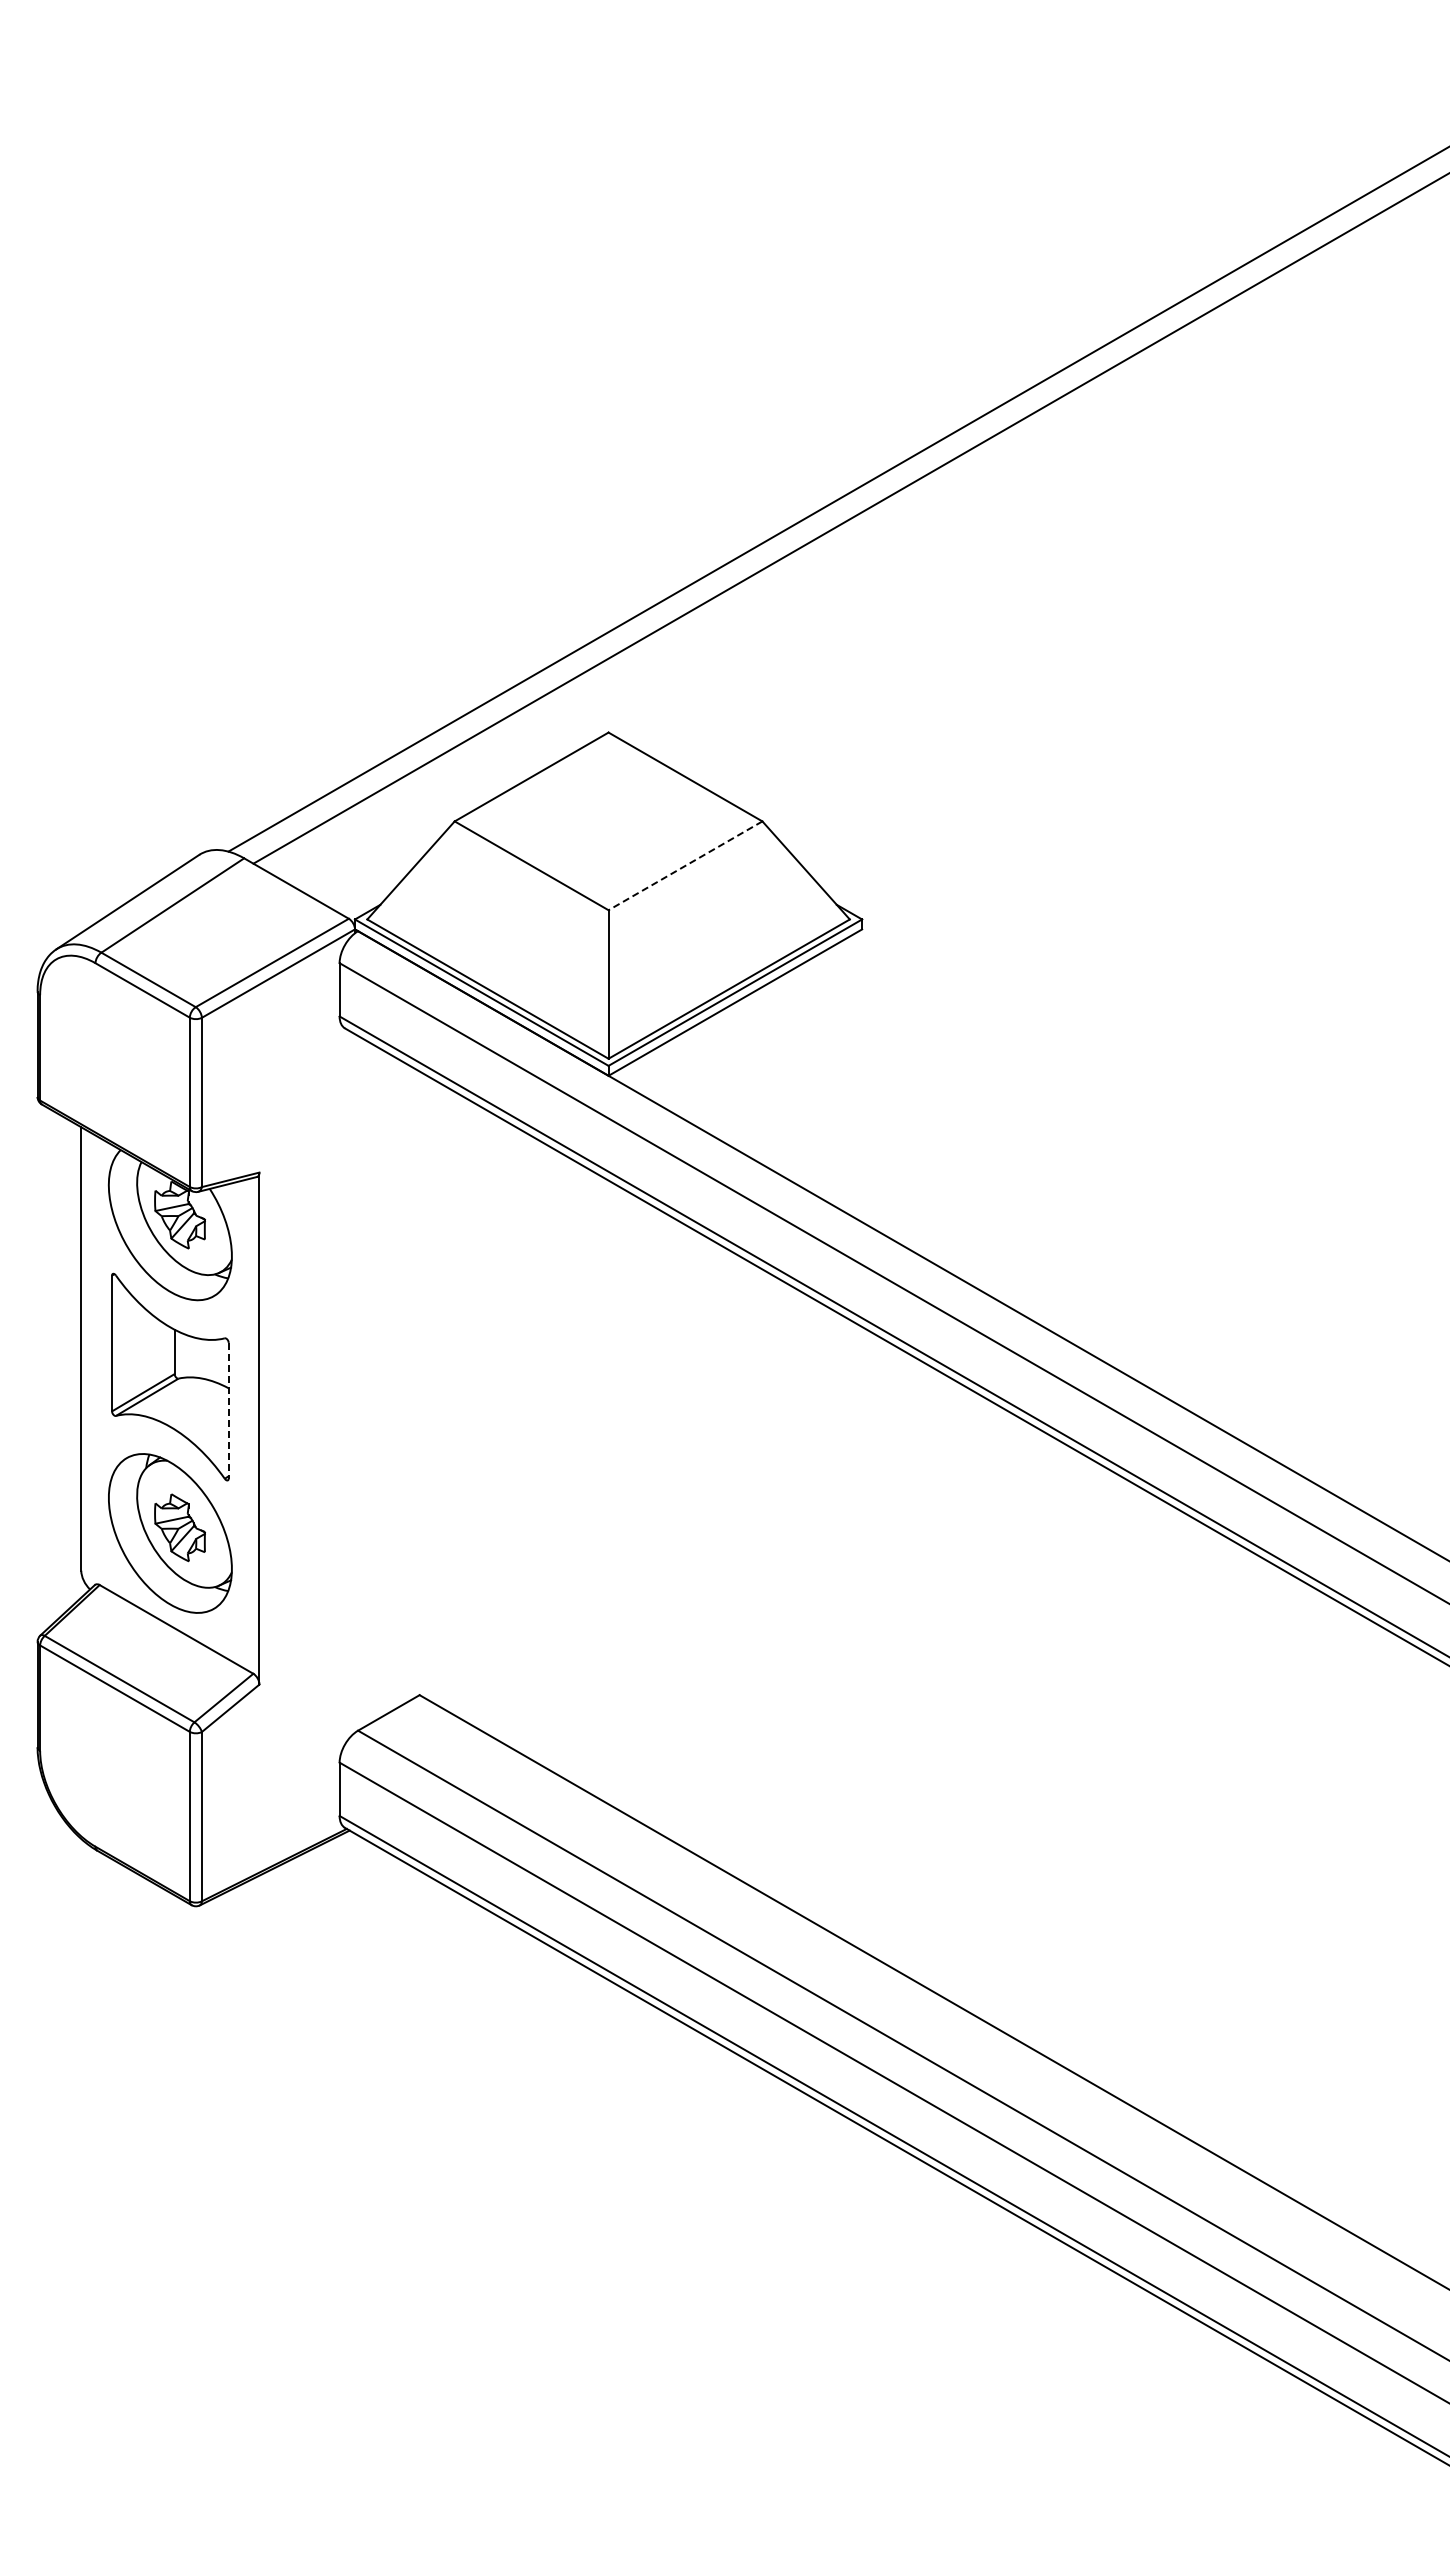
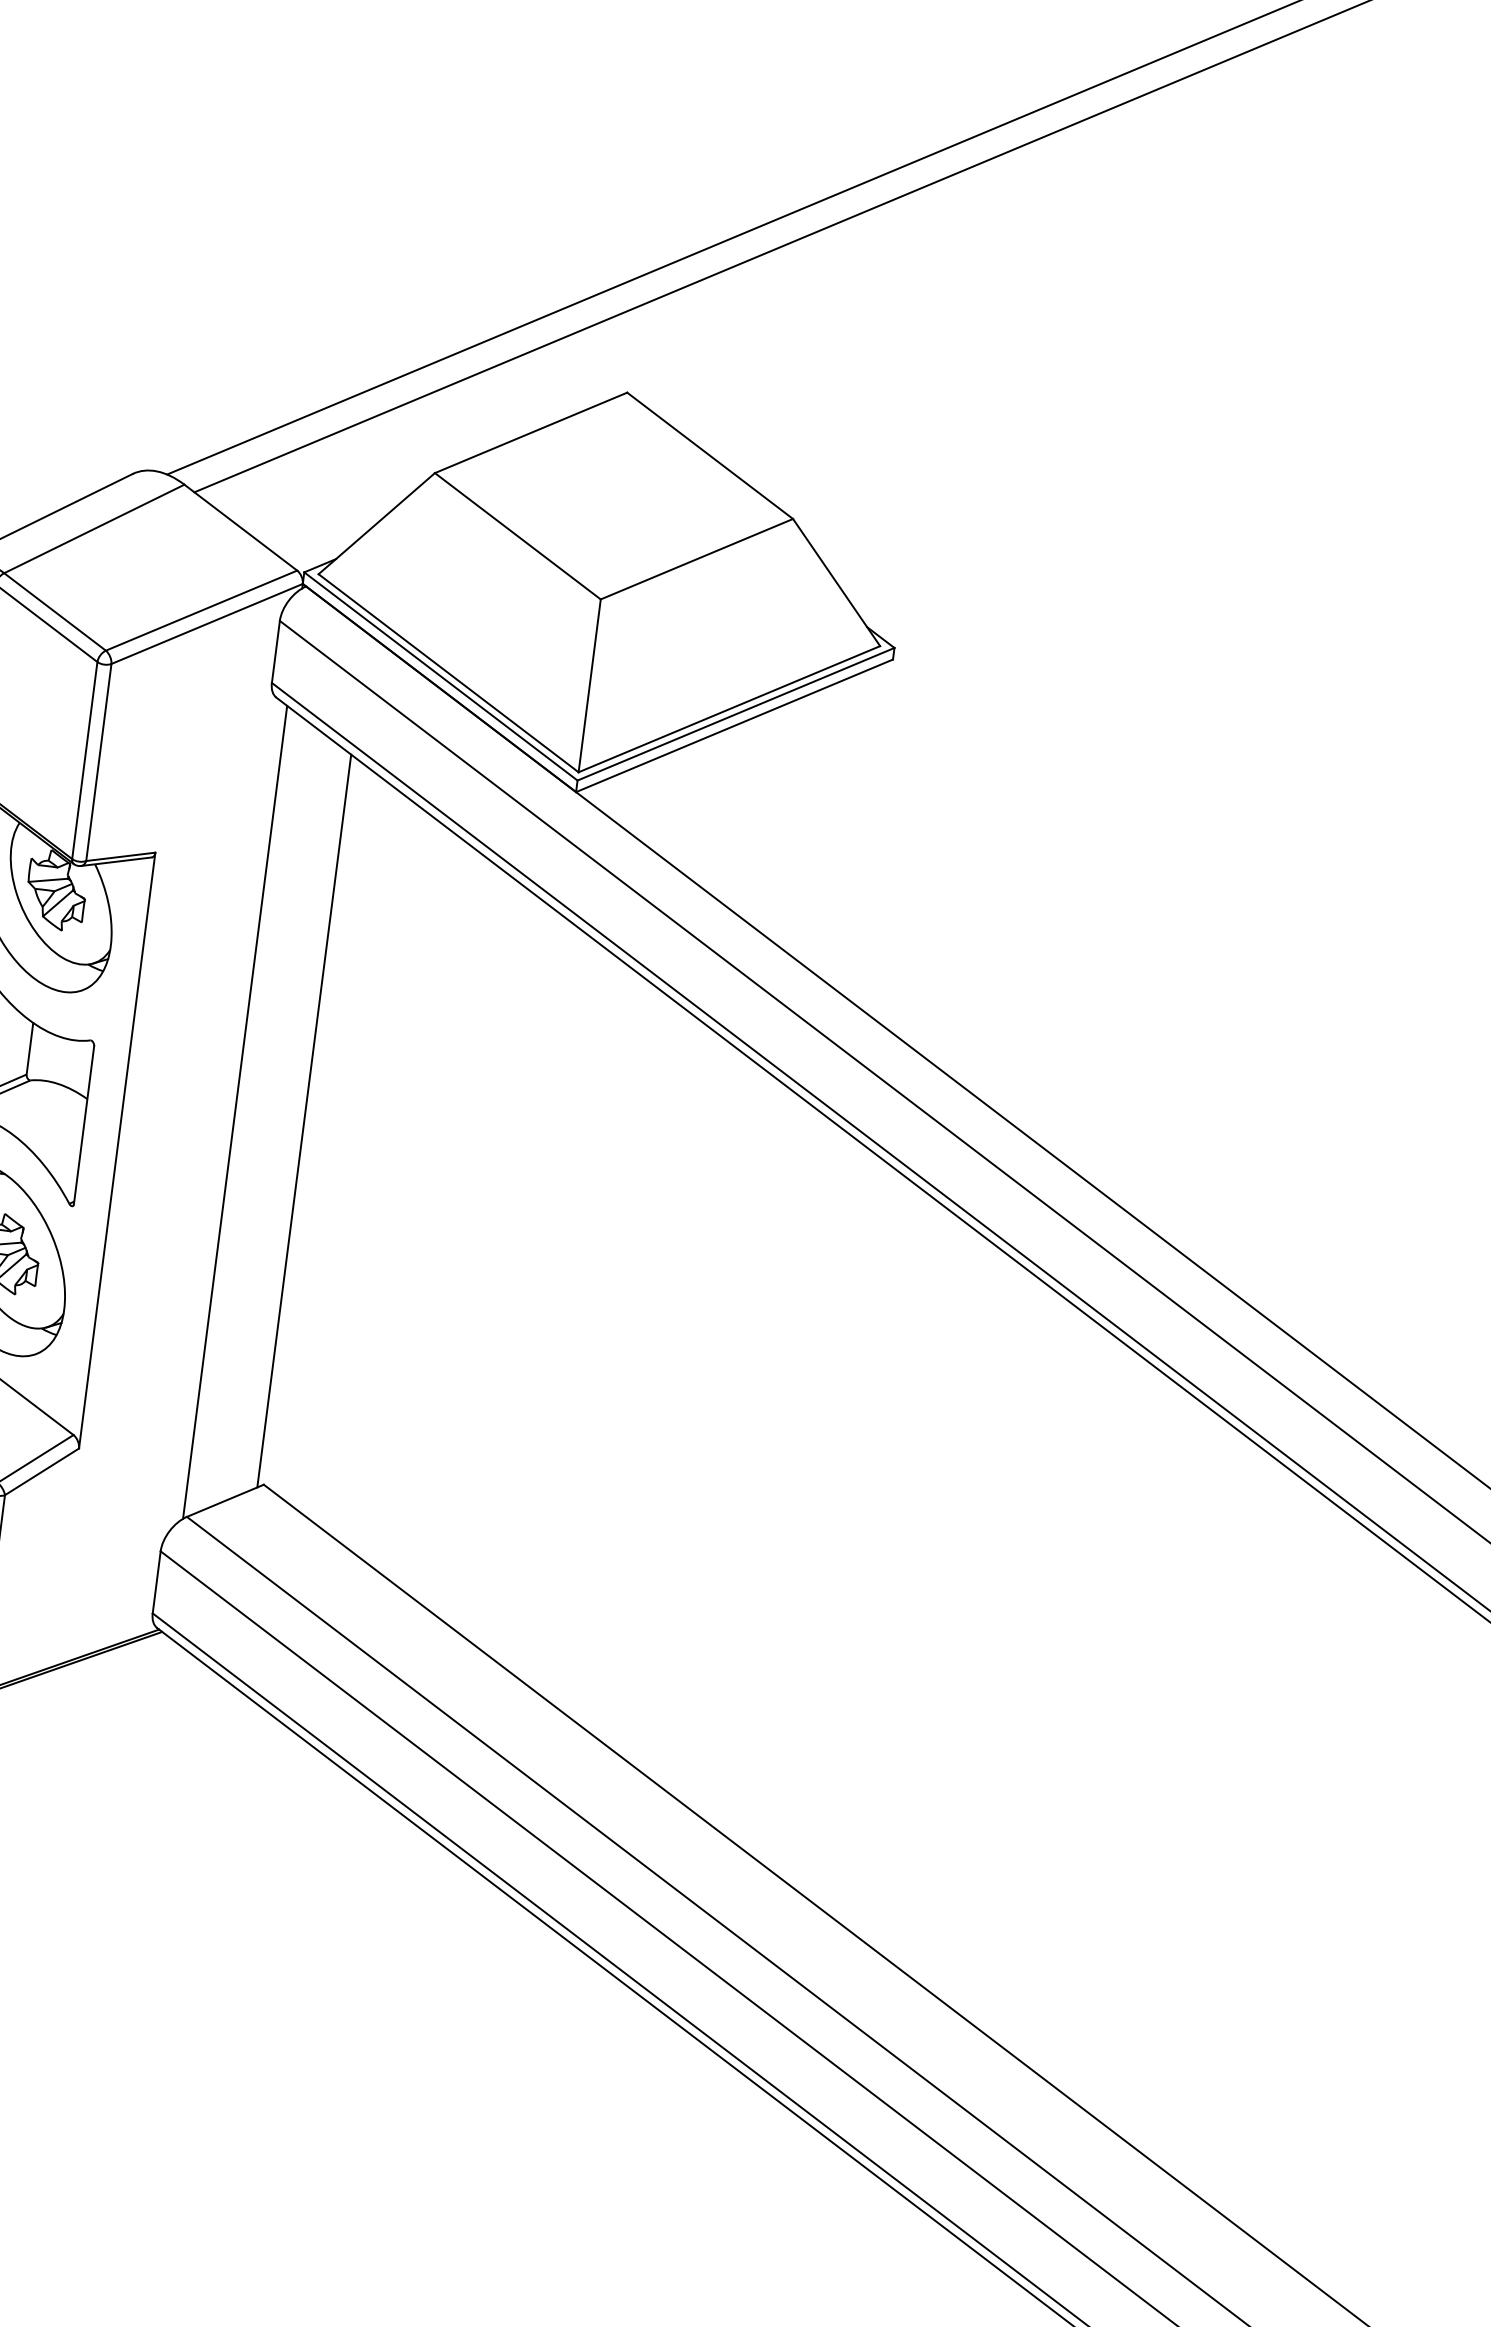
line: (685, 865) -> (696, 558), dashed -> solid
line: (355, 1383) -> (235, 1112), added
line: (414, 1383) -> (304, 1121), added
line: (228, 1410) -> (83, 1124), dashed -> solid

